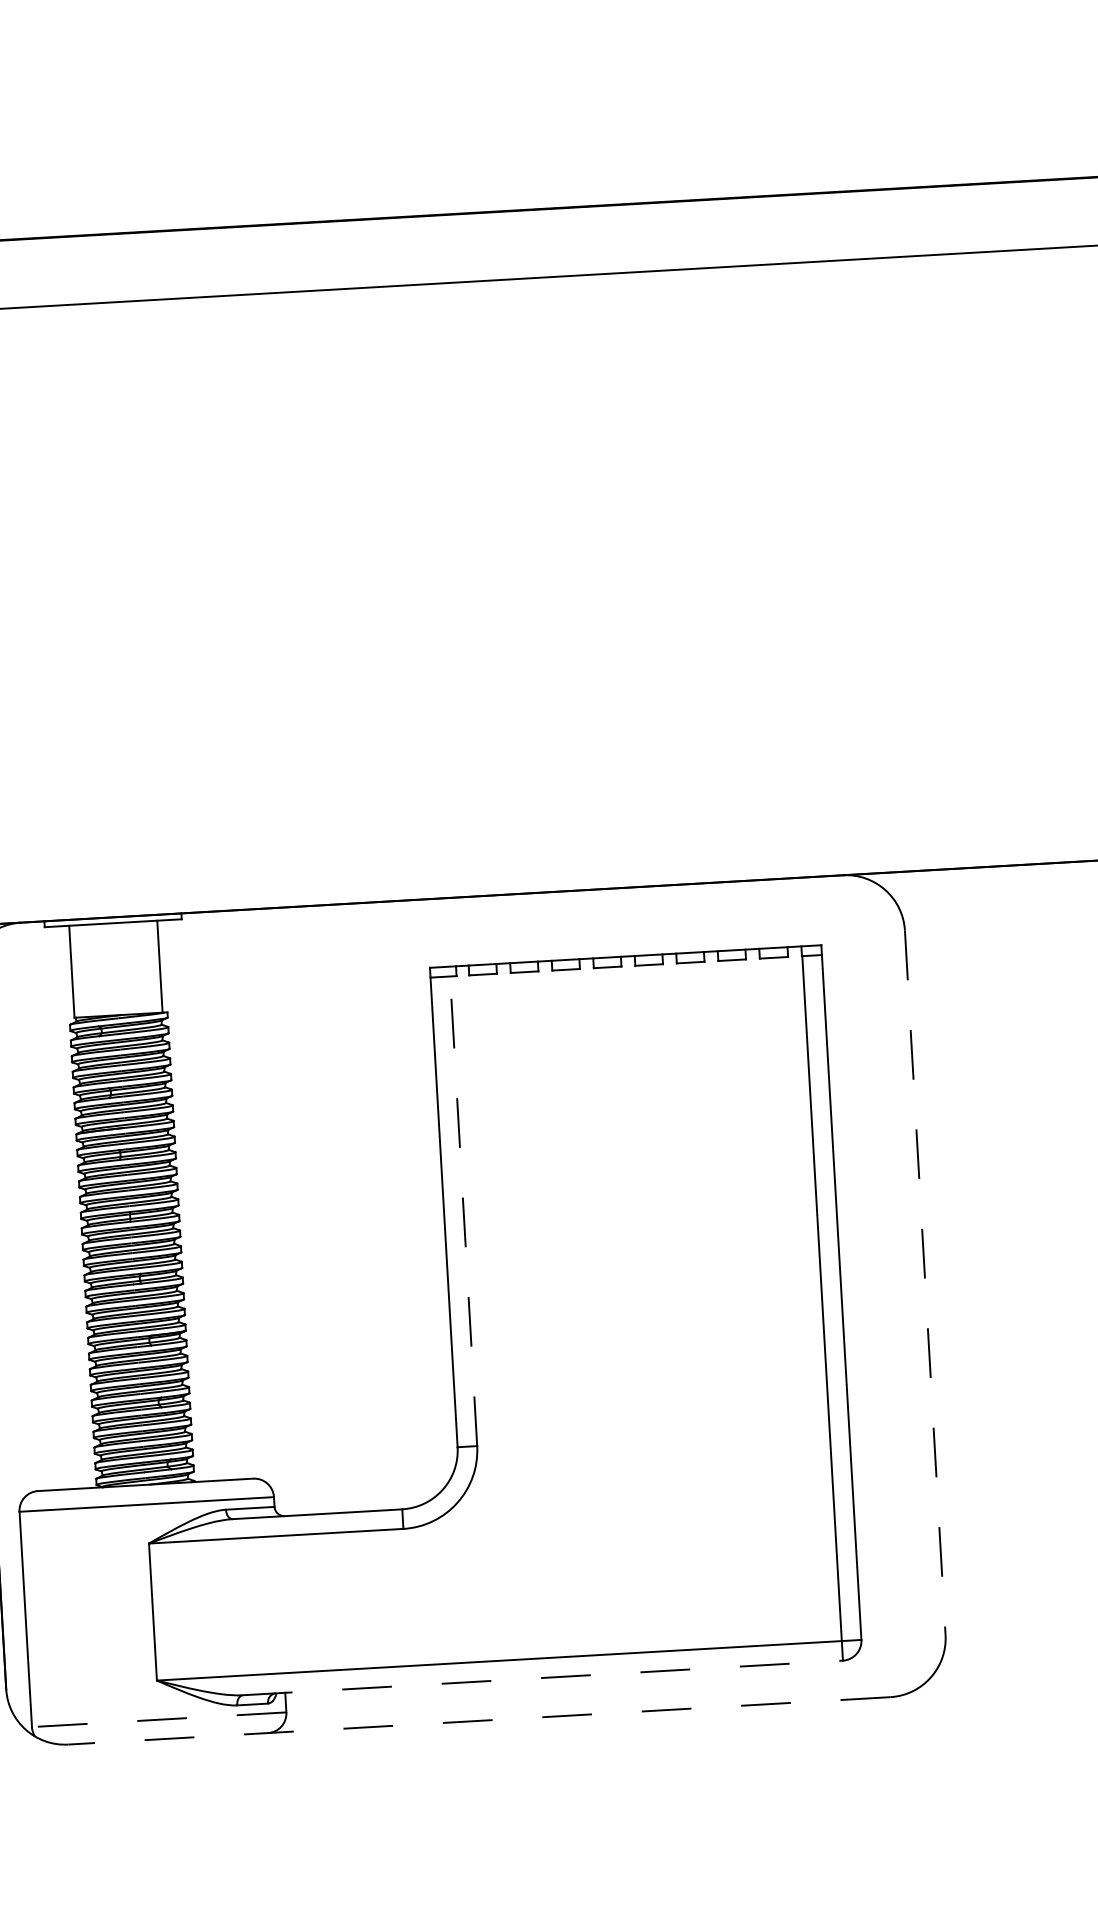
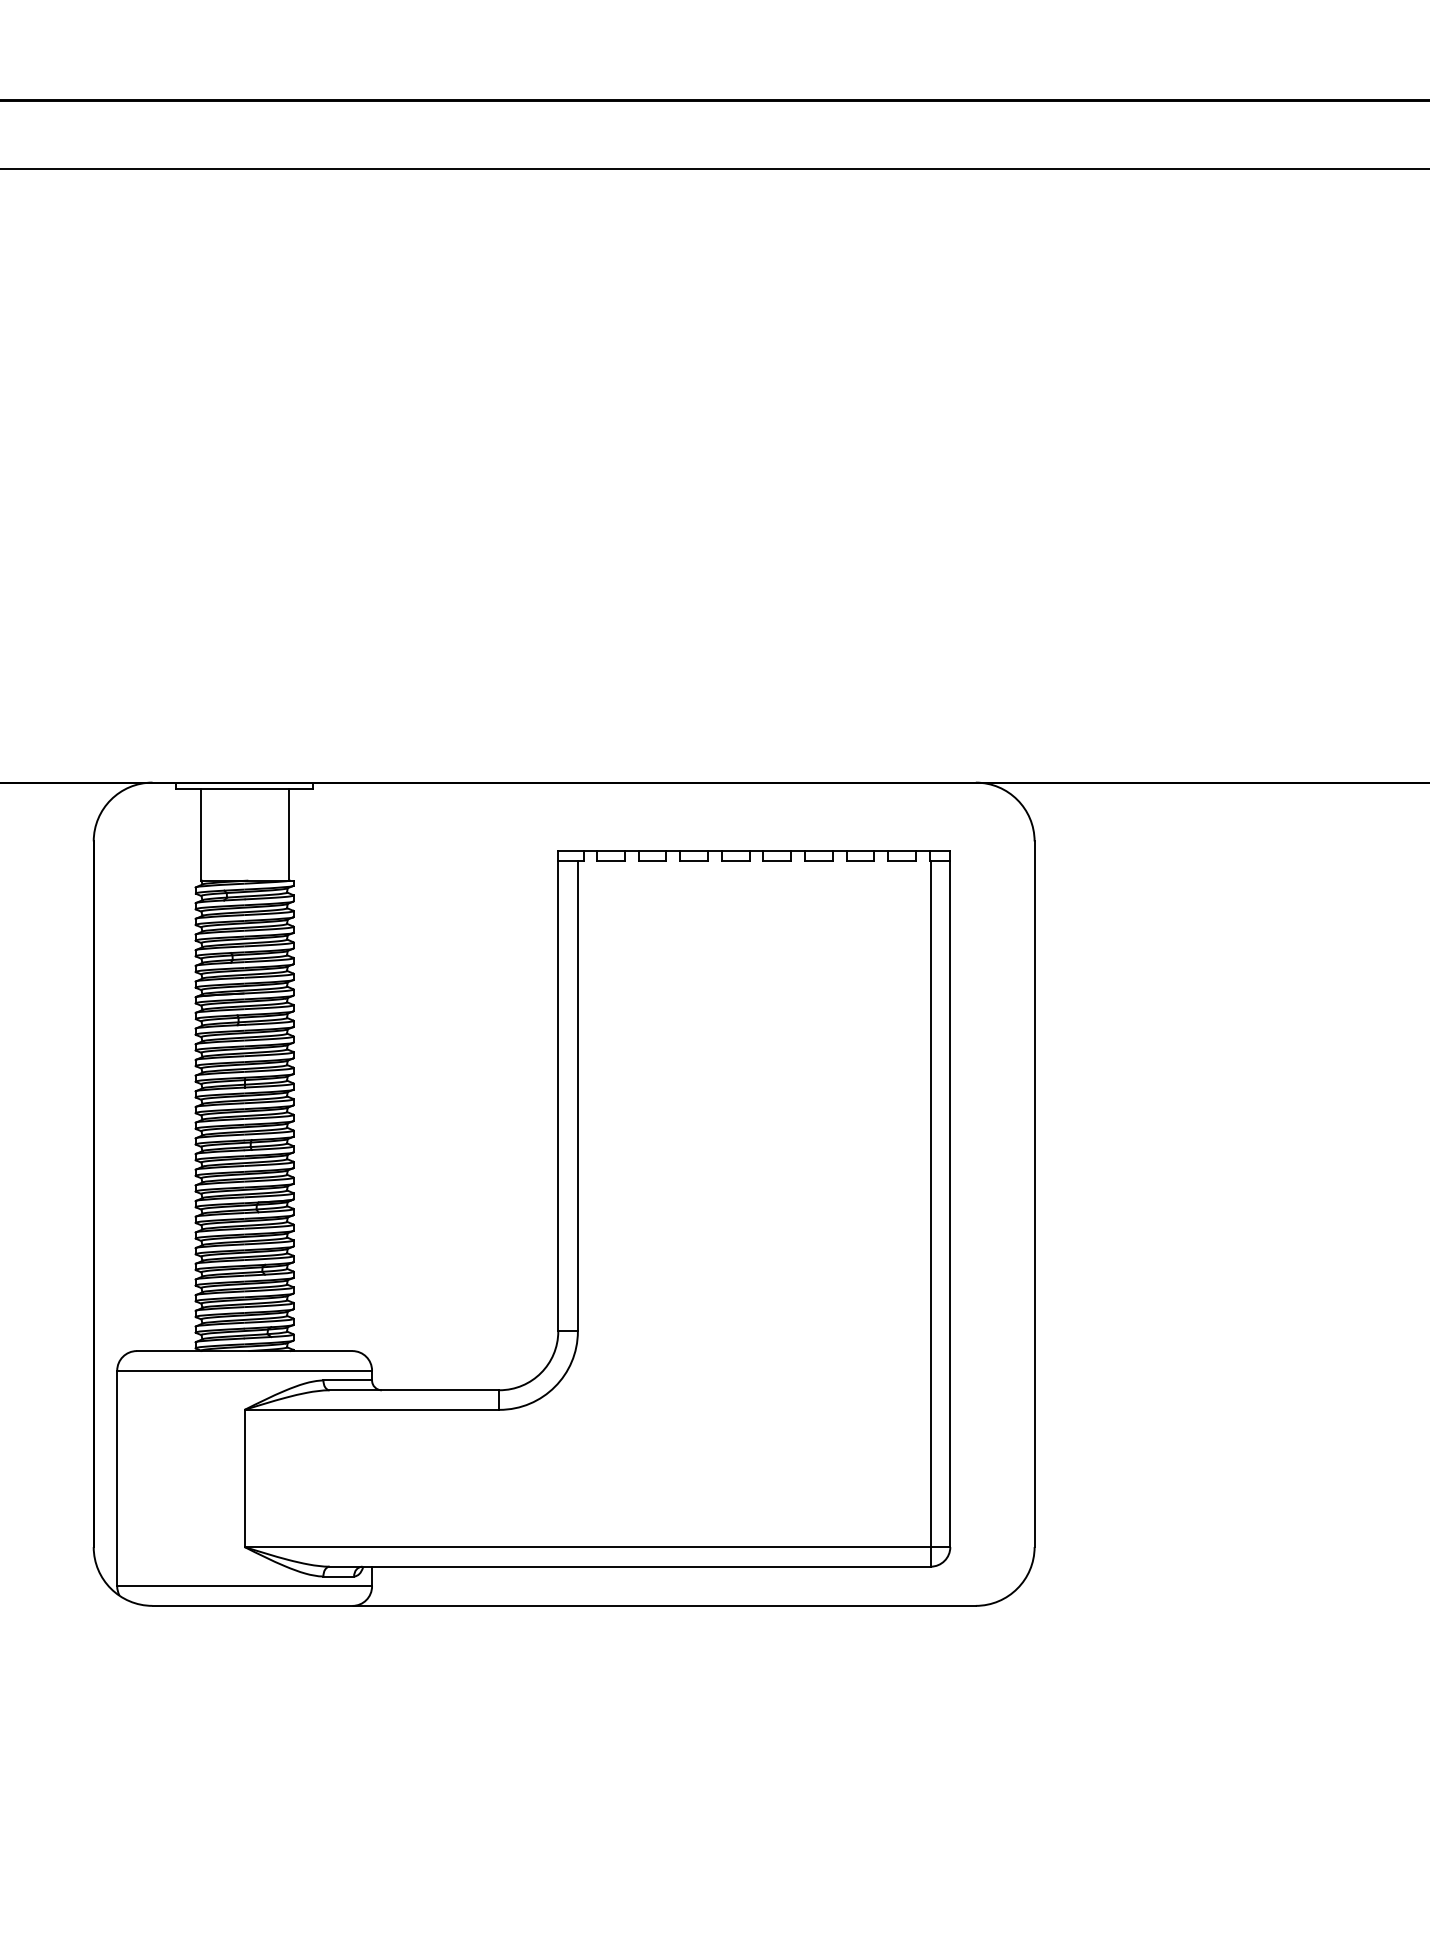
line: (463, 1210) -> (577, 1095), dashed -> solid
line: (925, 1283) -> (1034, 1194), dashed -> solid
line: (543, 1677) -> (630, 1566), dashed -> solid
line: (159, 1719) -> (244, 1586), dashed -> solid
line: (479, 1720) -> (564, 1605), dashed -> solid

